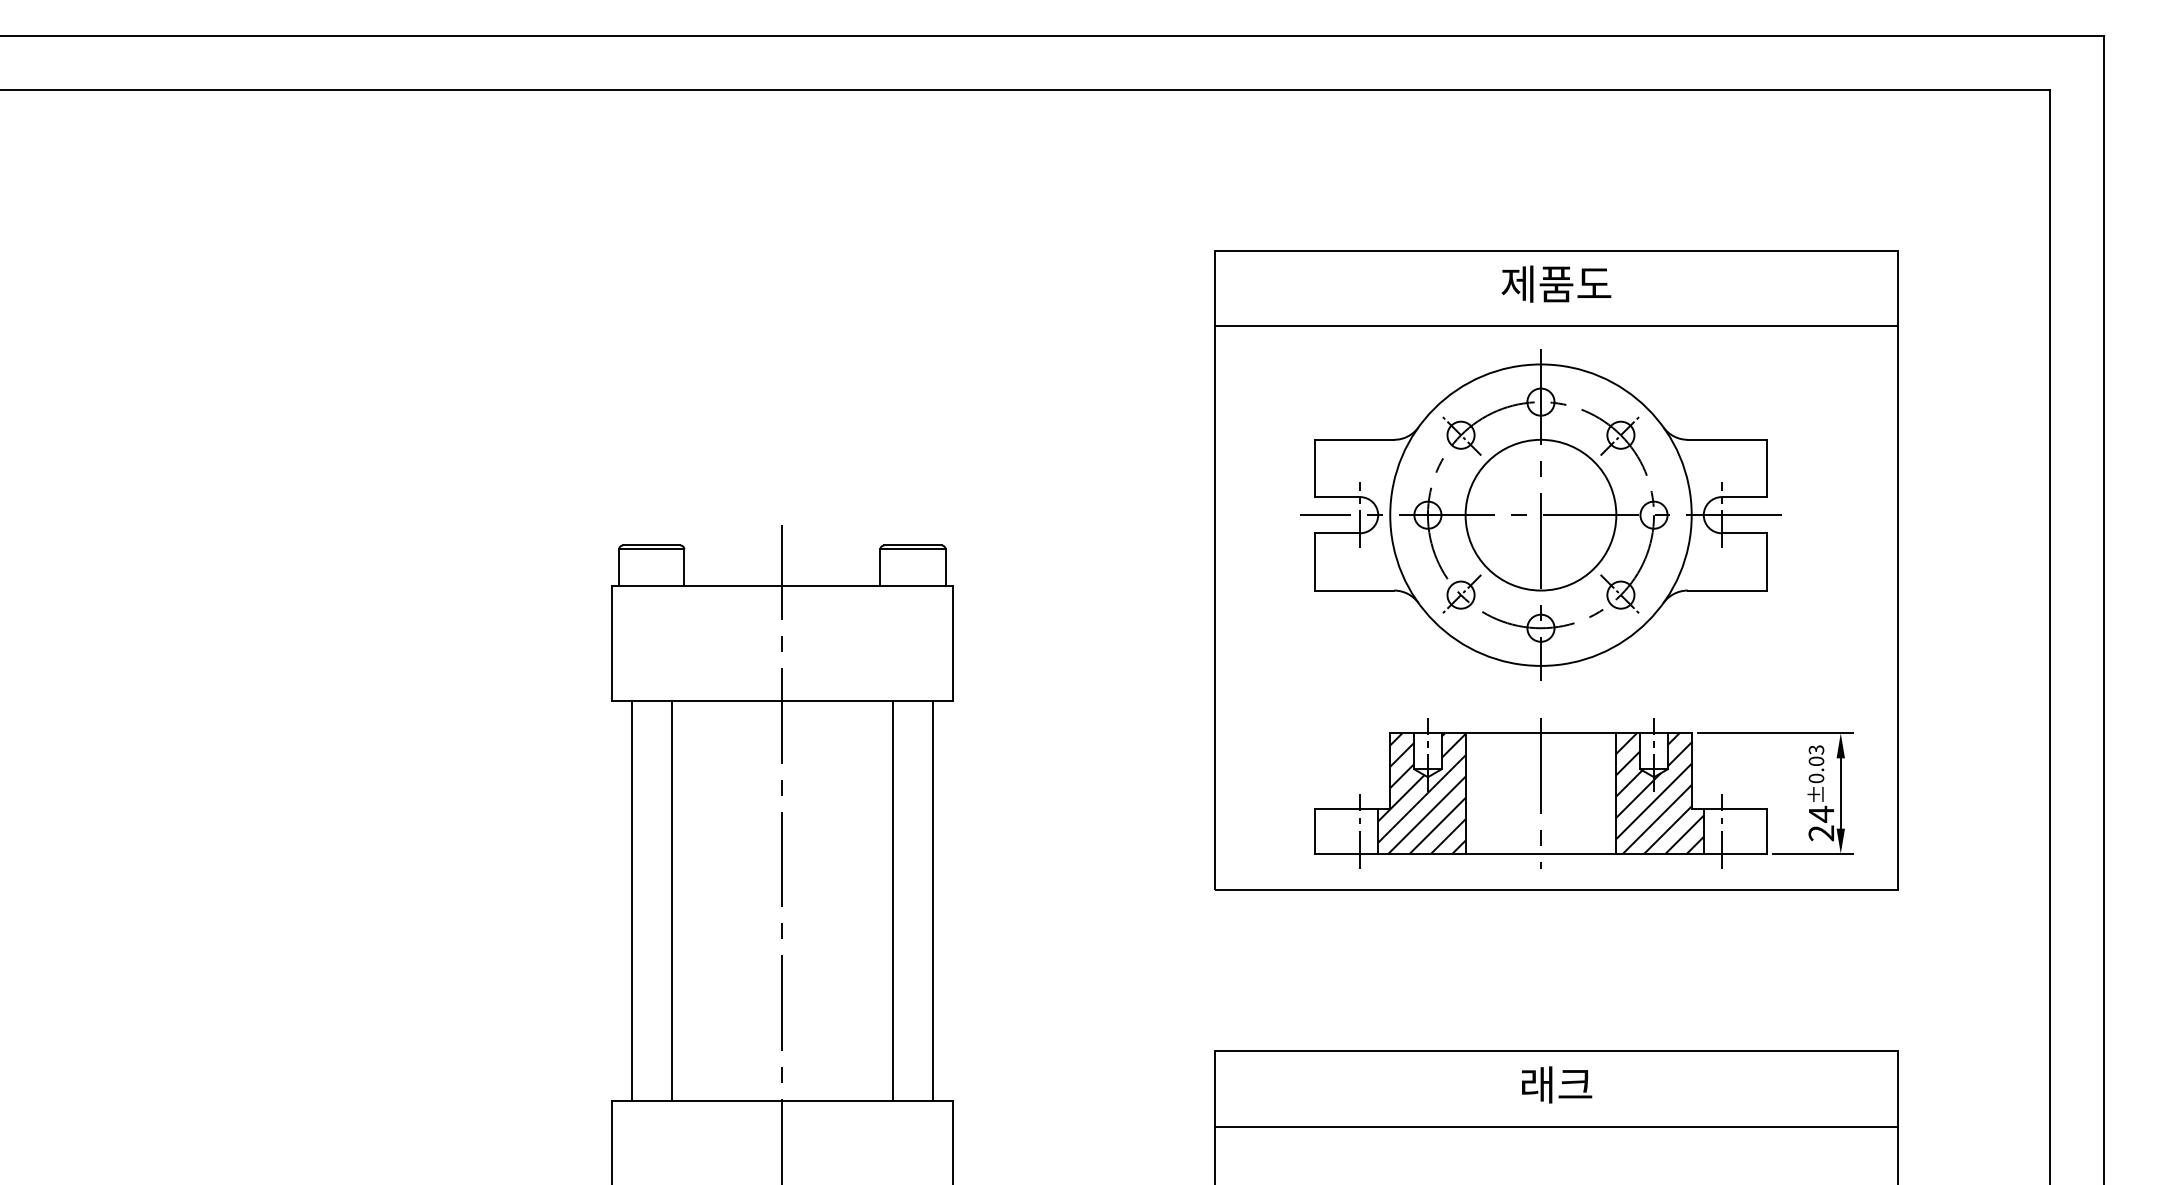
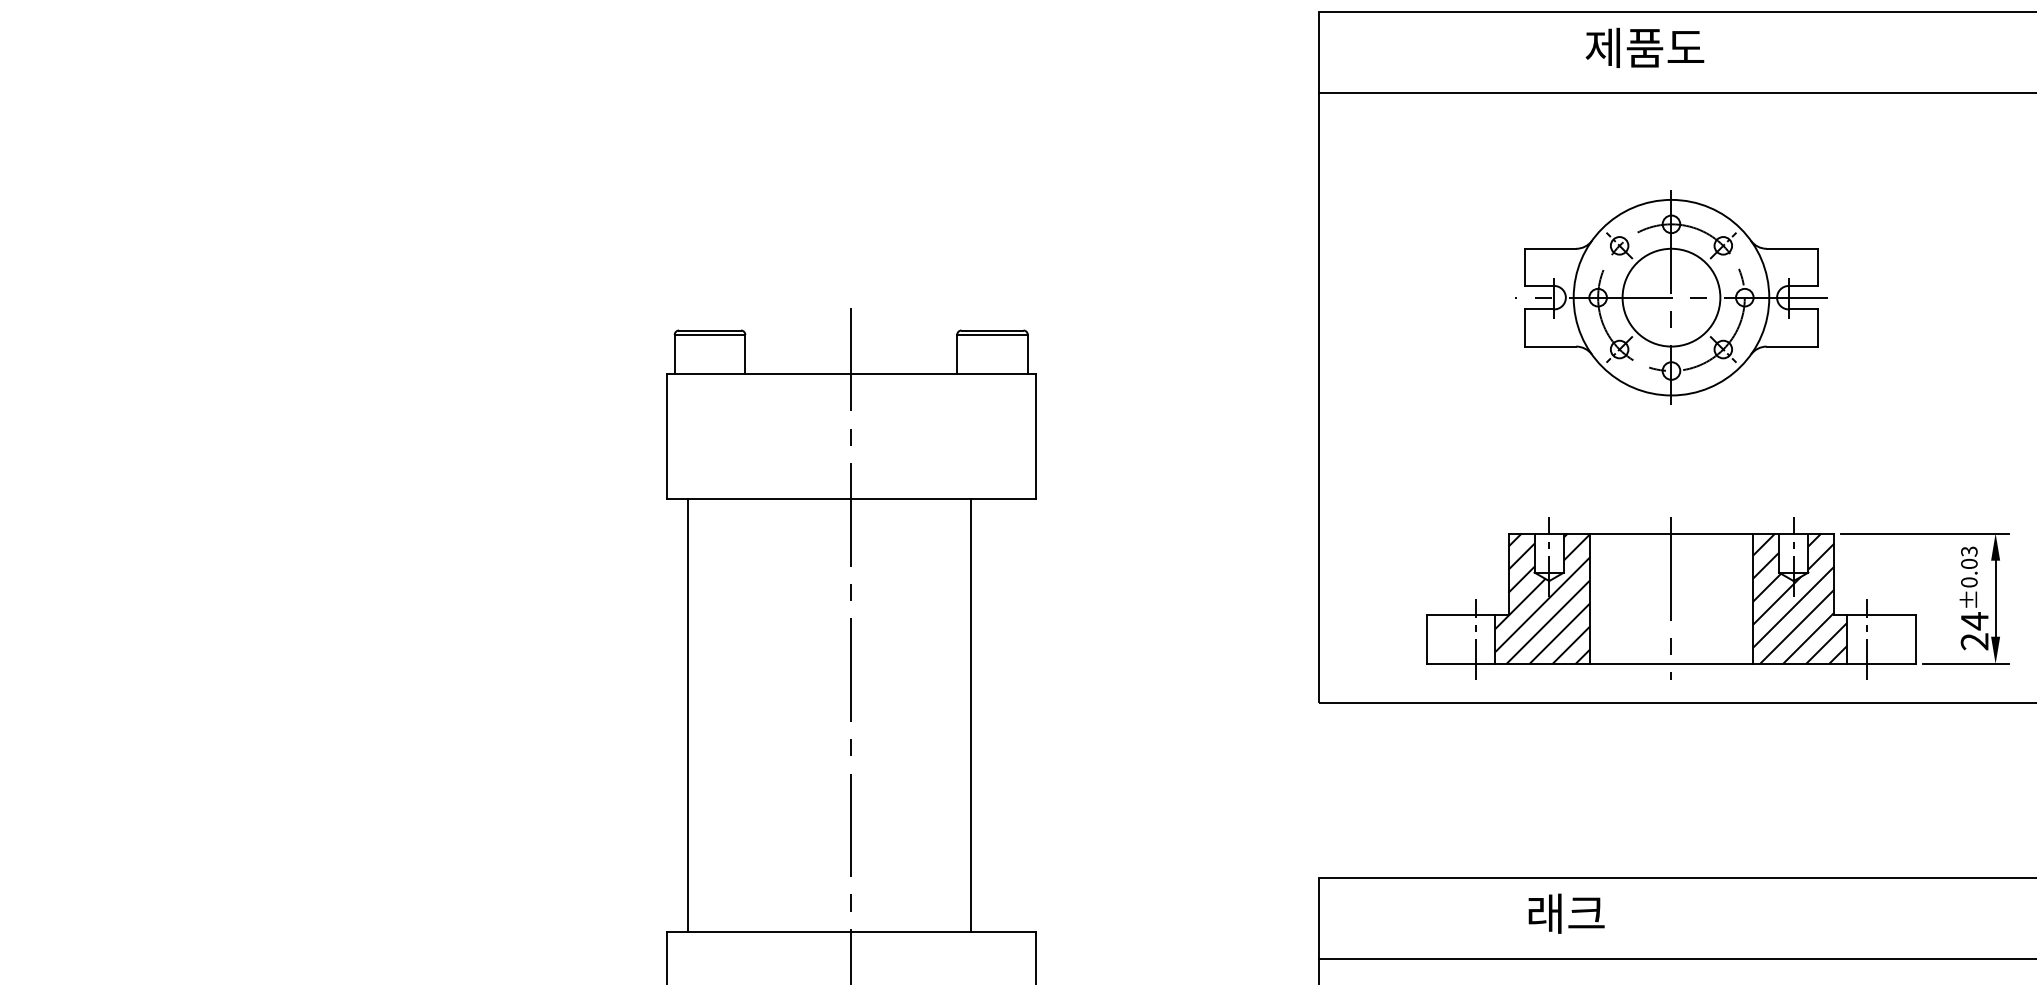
text: (1556, 283) -> (1645, 47), moved
part: (1540, 514) -> (1670, 297), size x0.6
line: (671, 901) -> (731, 715), removed
line: (933, 901) -> (1014, 715), removed
text: (1557, 1084) -> (1567, 913), moved

